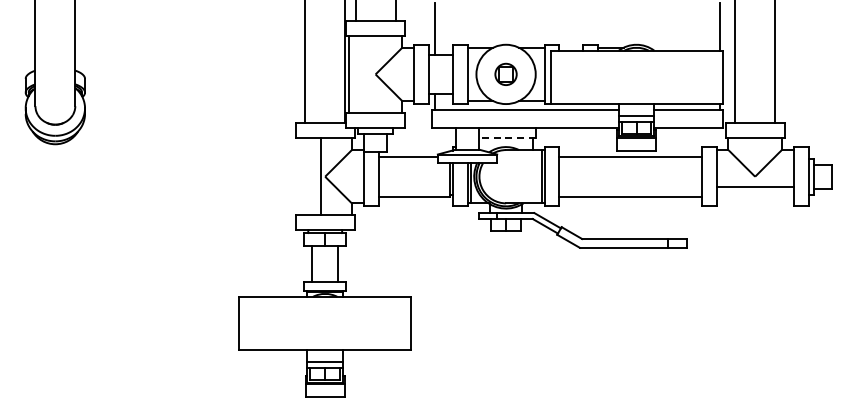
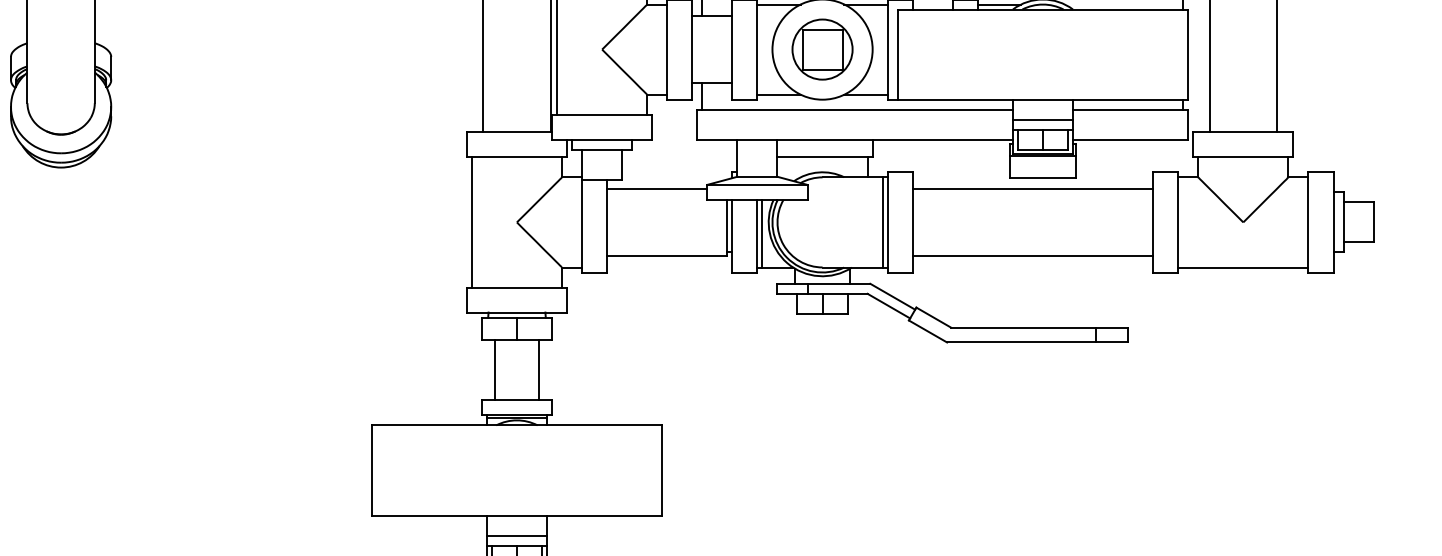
part: (505, 74) -> (821, 49), size x1.67
line: (507, 138) -> (824, 157), dashed -> solid
line: (320, 176) -> (471, 222), moved
line: (754, 187) -> (1242, 267), moved

